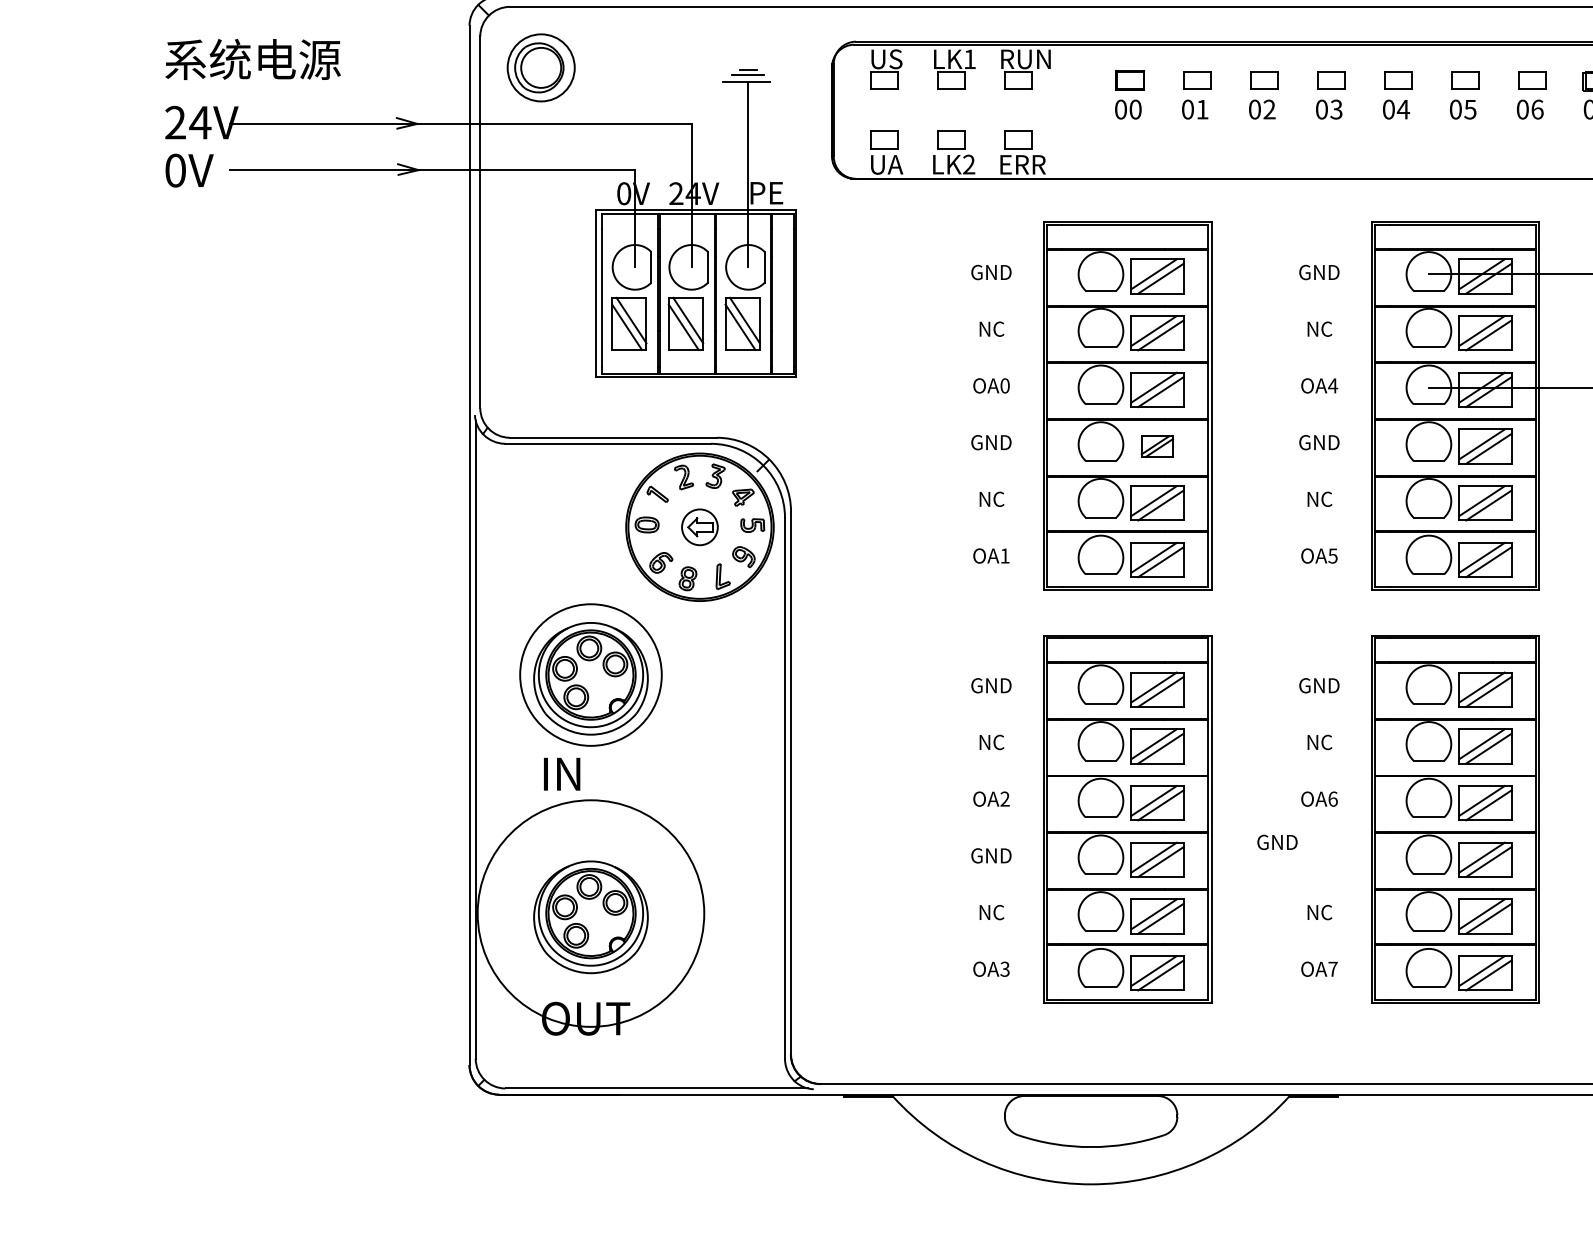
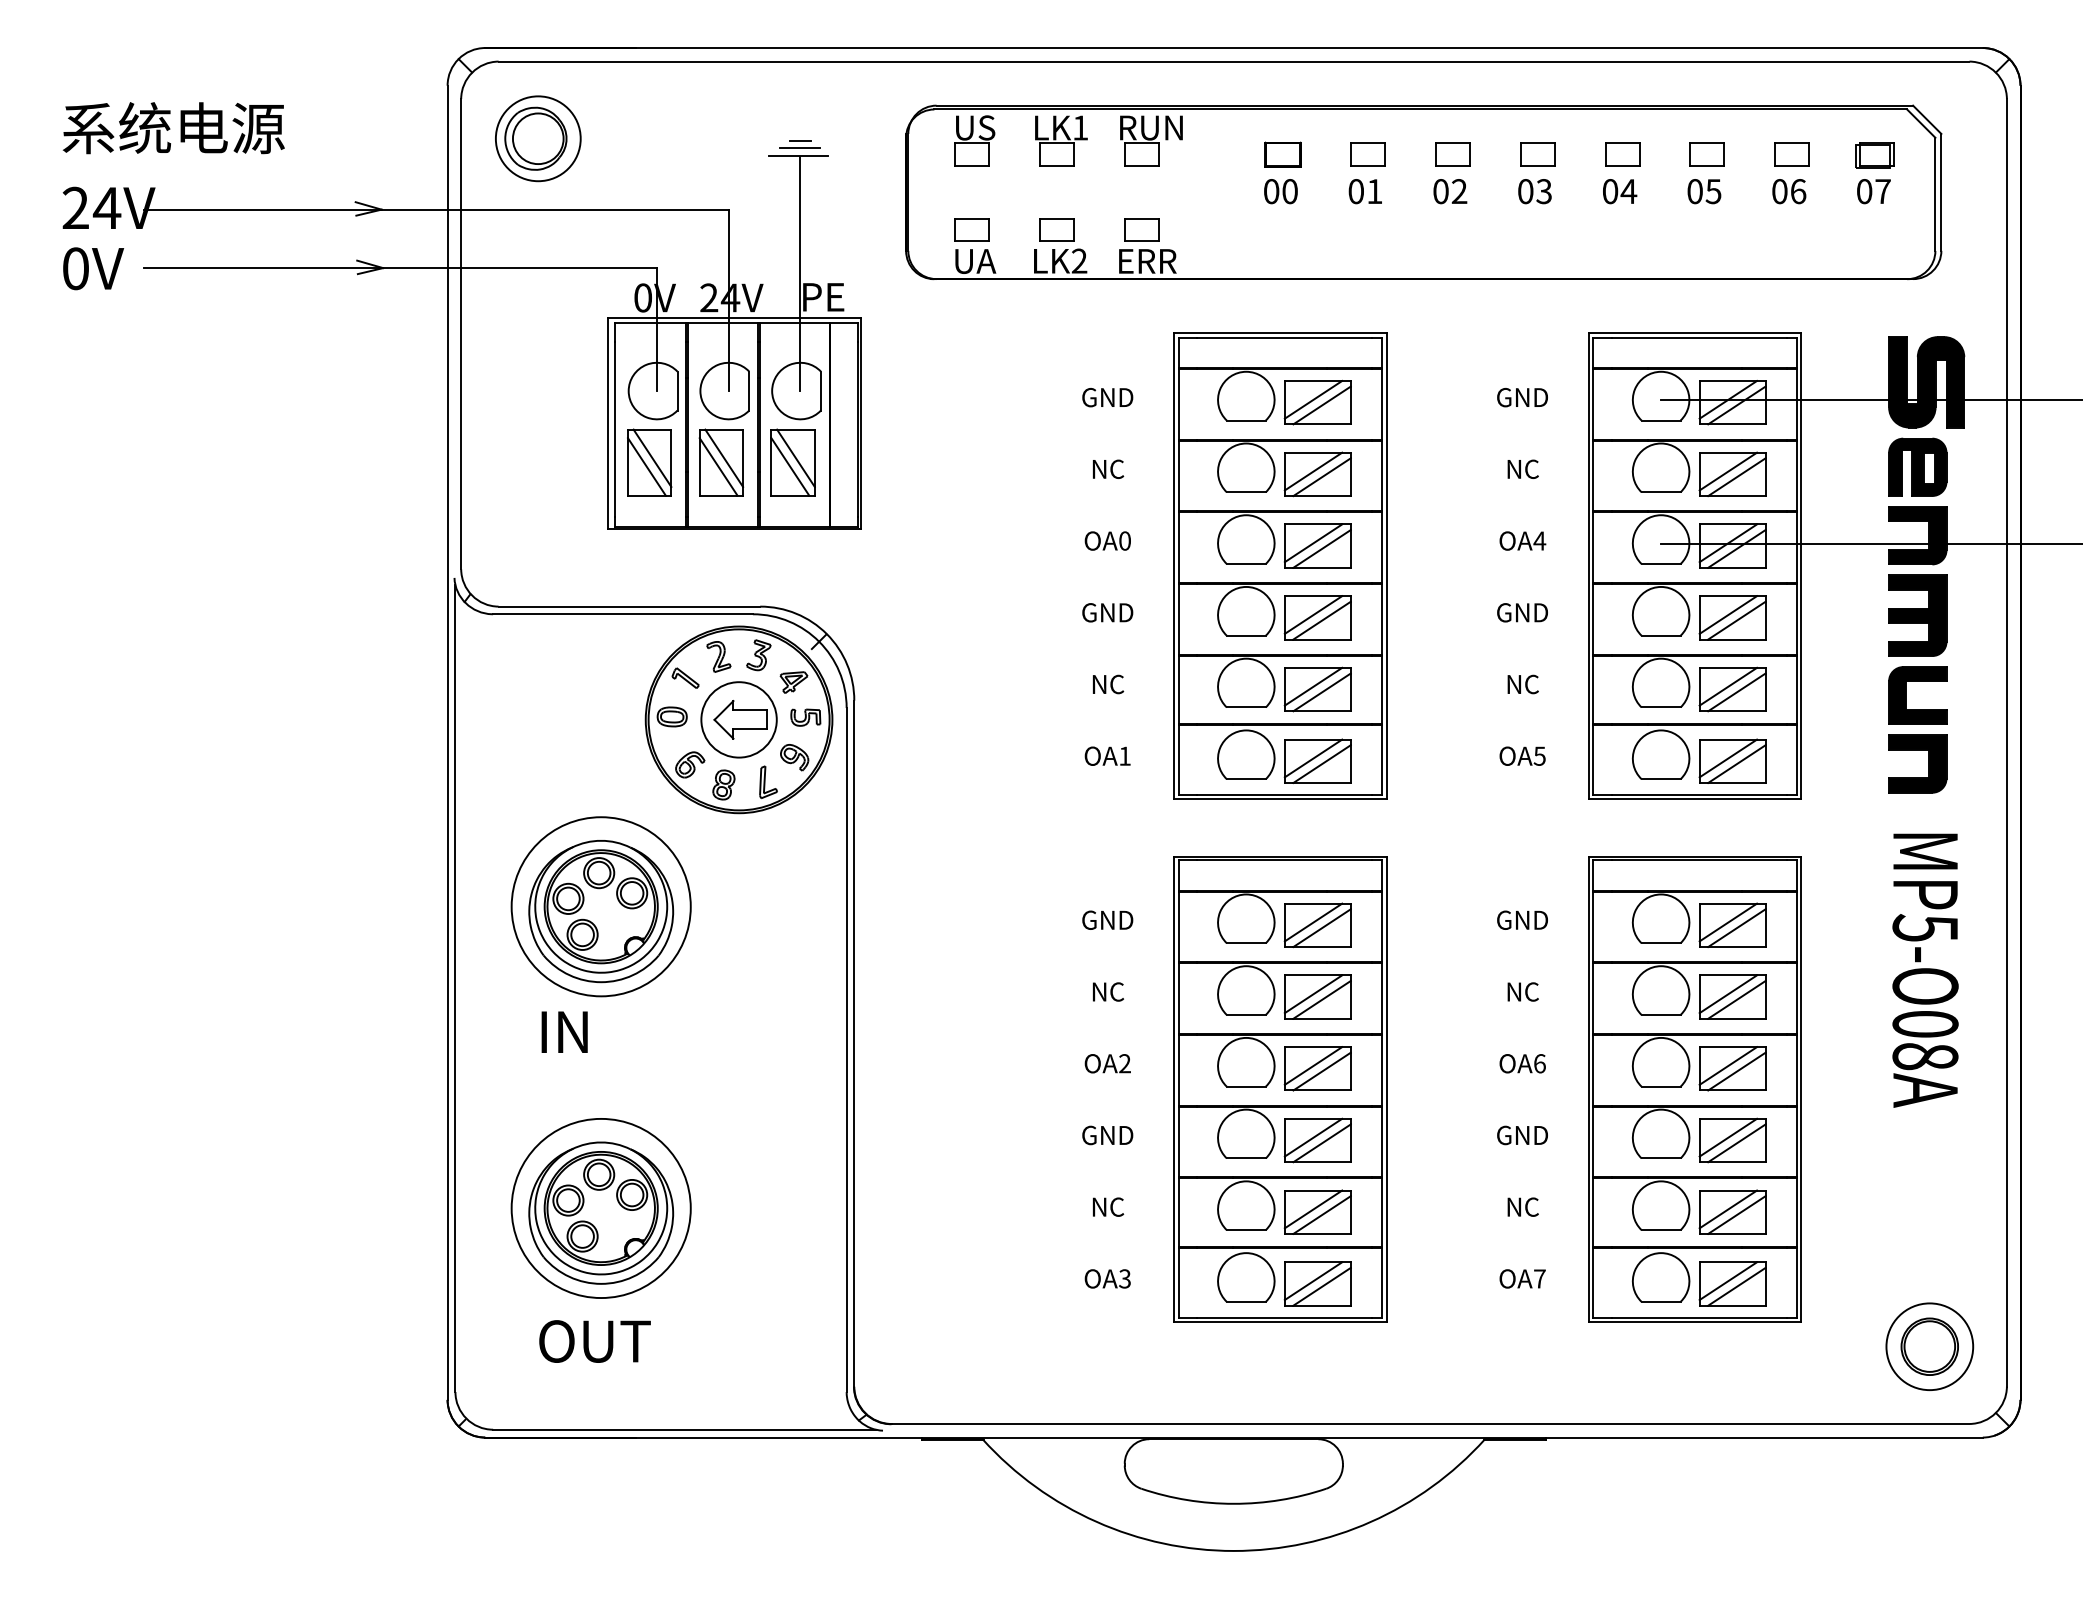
part: (1157, 446) -> (1317, 617), size x1.67
part: (699, 527) -> (738, 719), size x1.67
text: (1277, 842) -> (1522, 1135), moved
circle: (590, 913) -> (600, 1208), size x0.62

